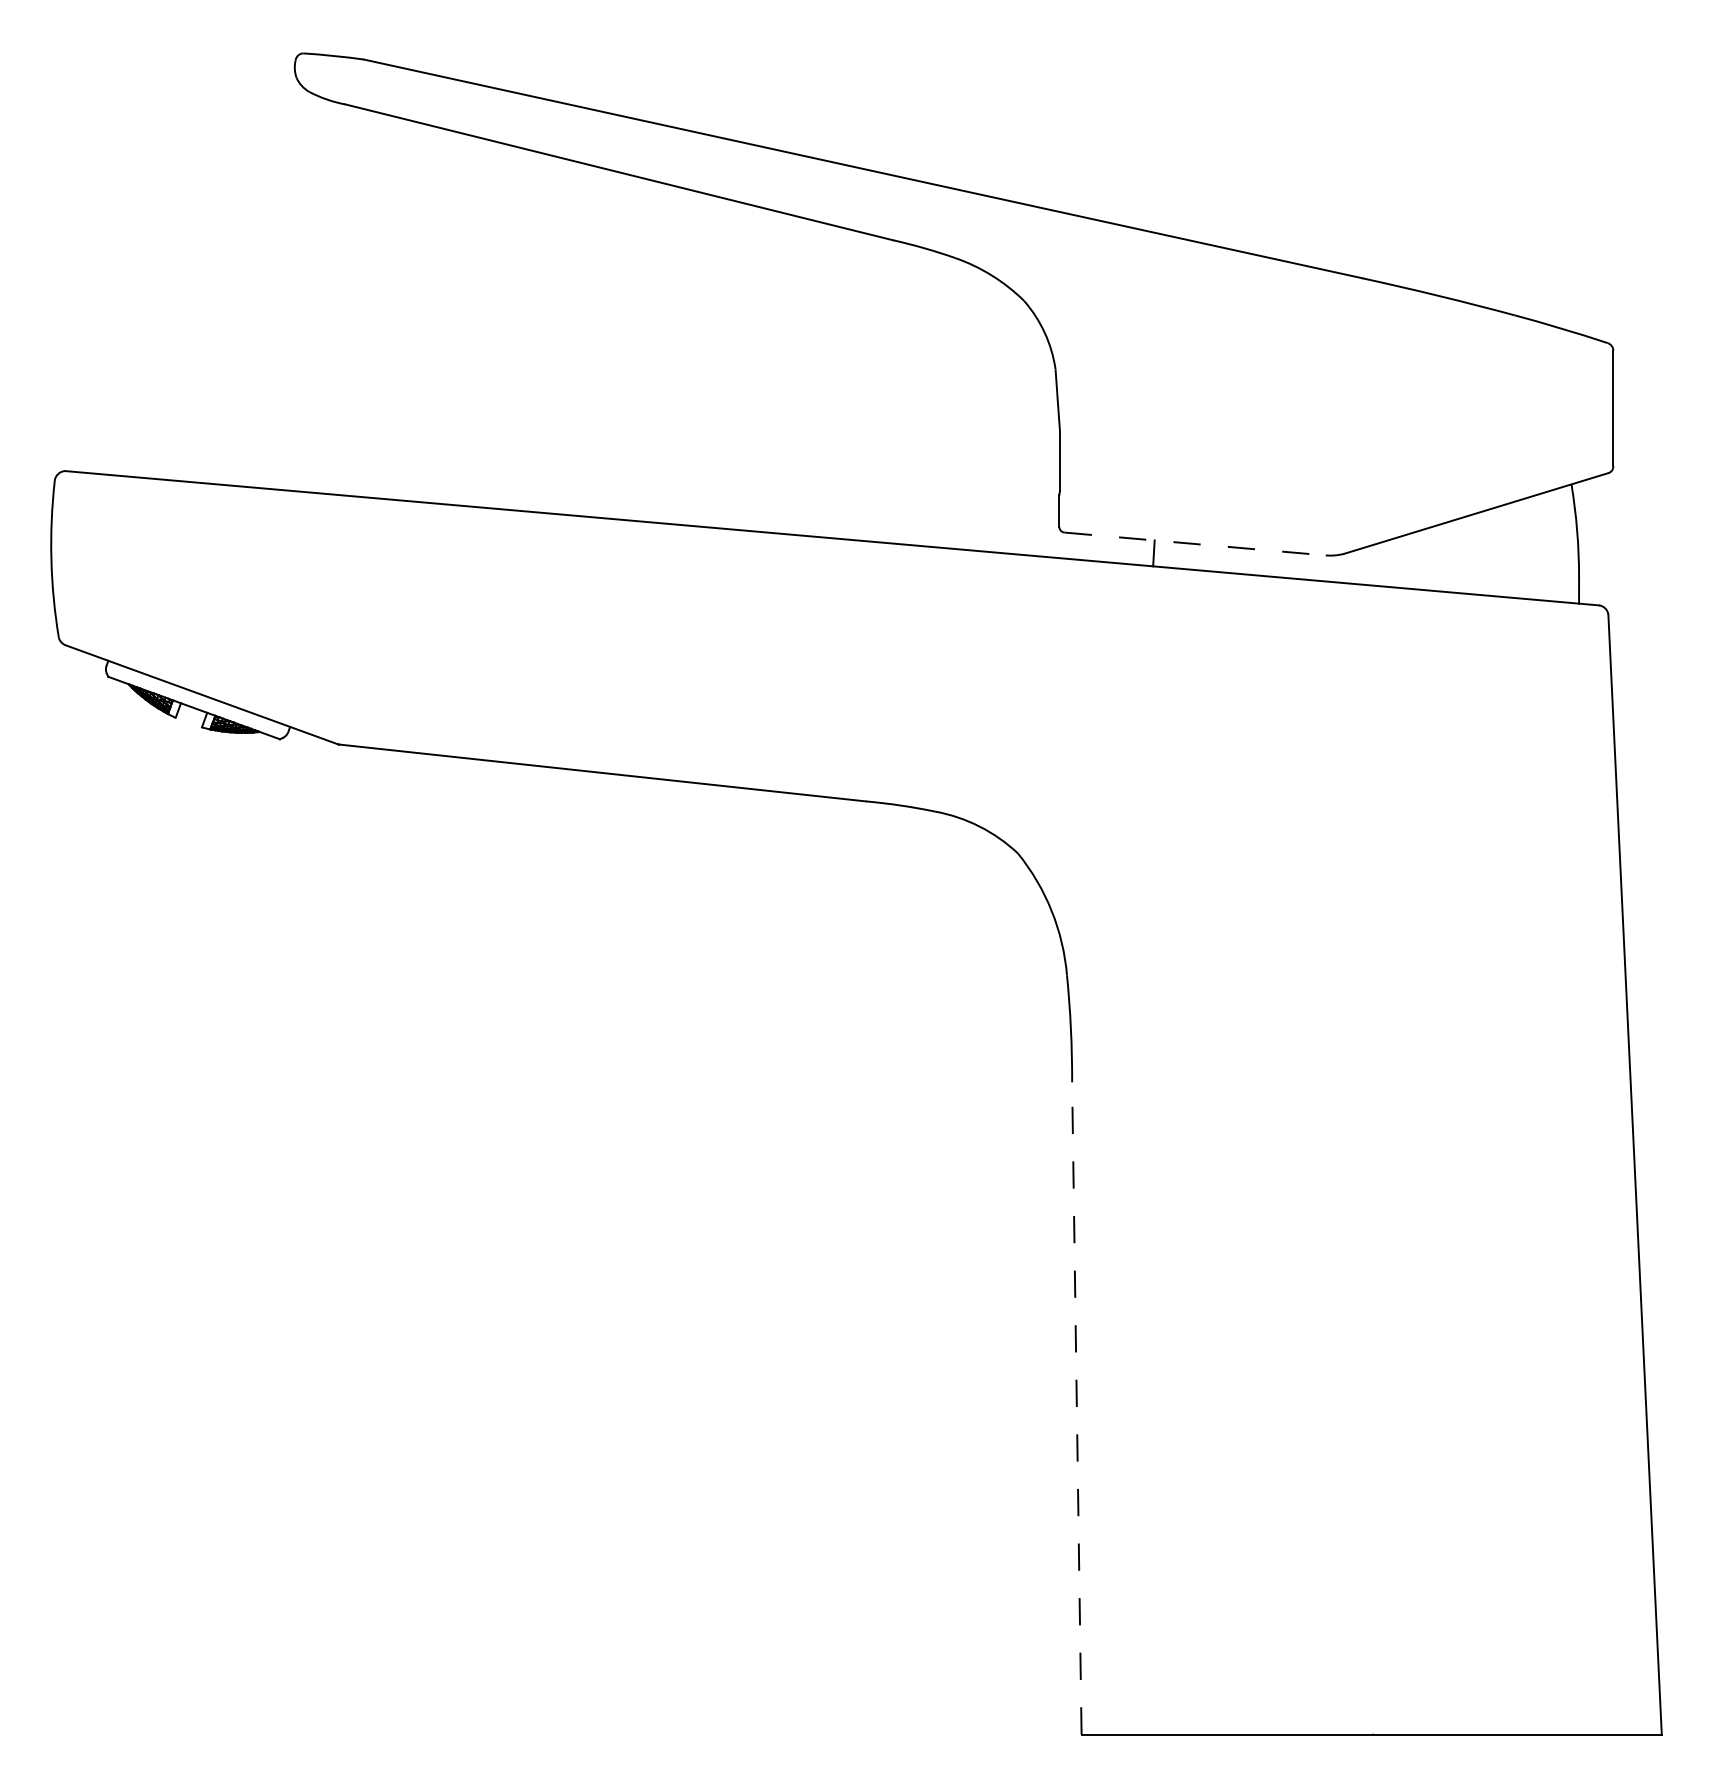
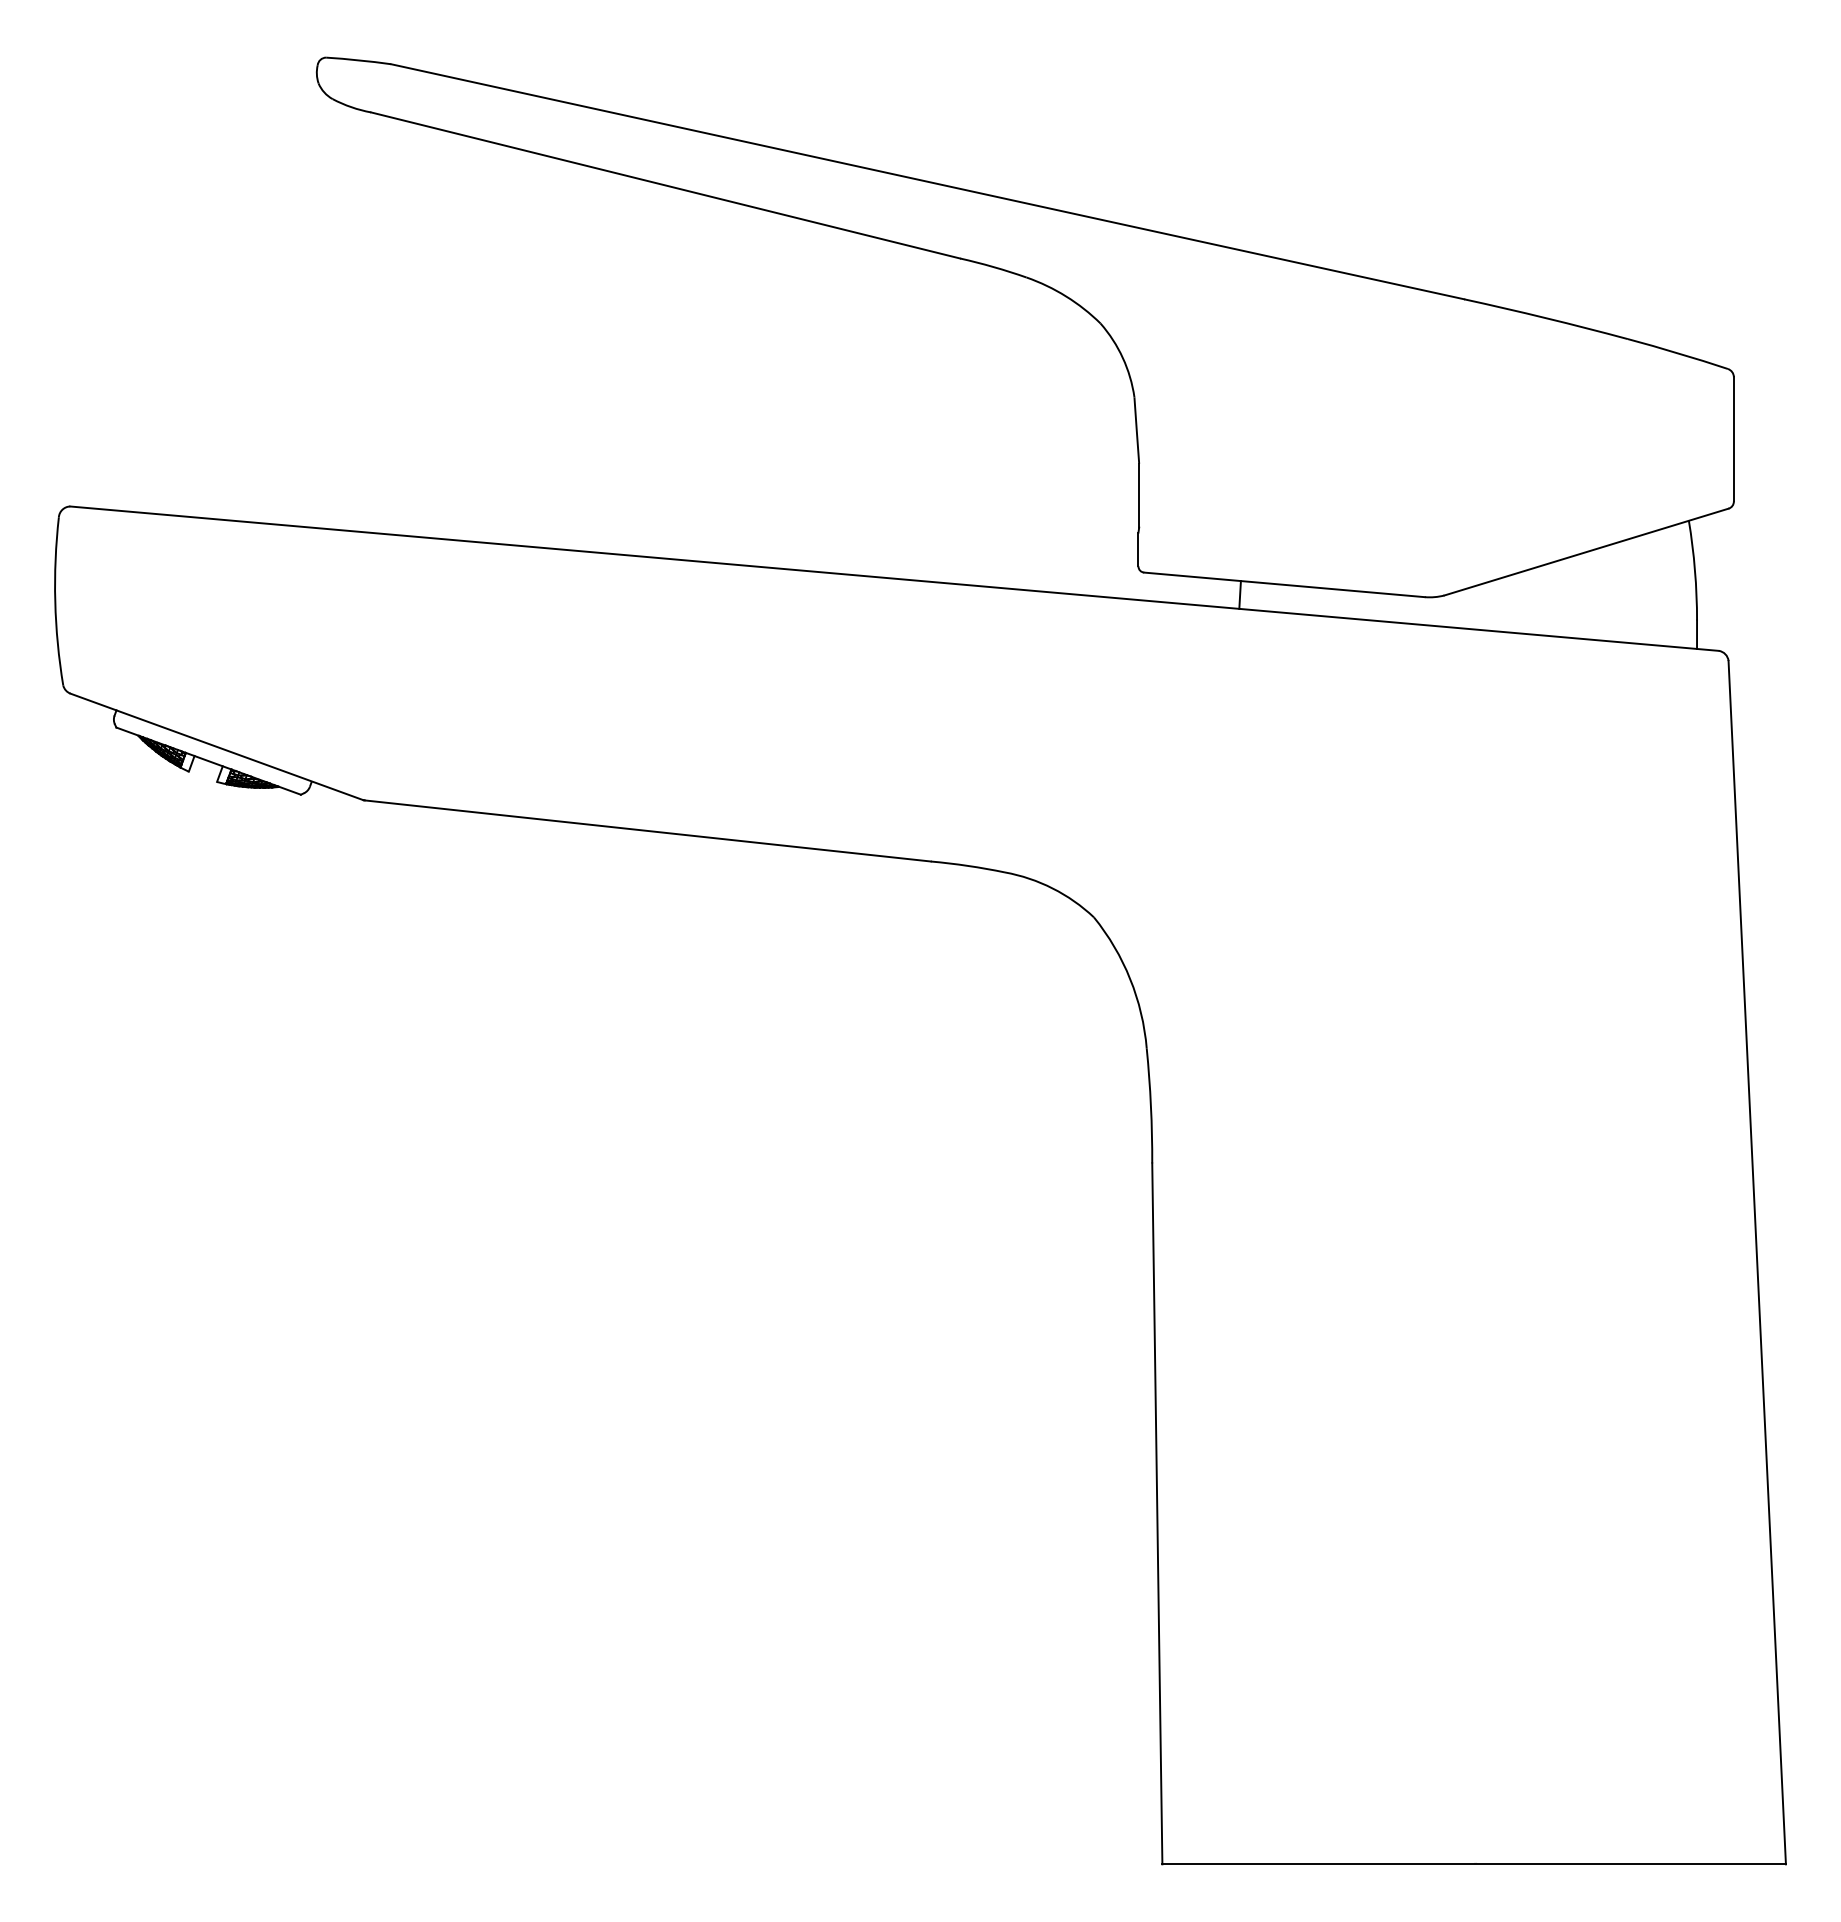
line: (1195, 543) -> (1284, 584), dashed -> solid
line: (1077, 1408) -> (1157, 1513), dashed -> solid

